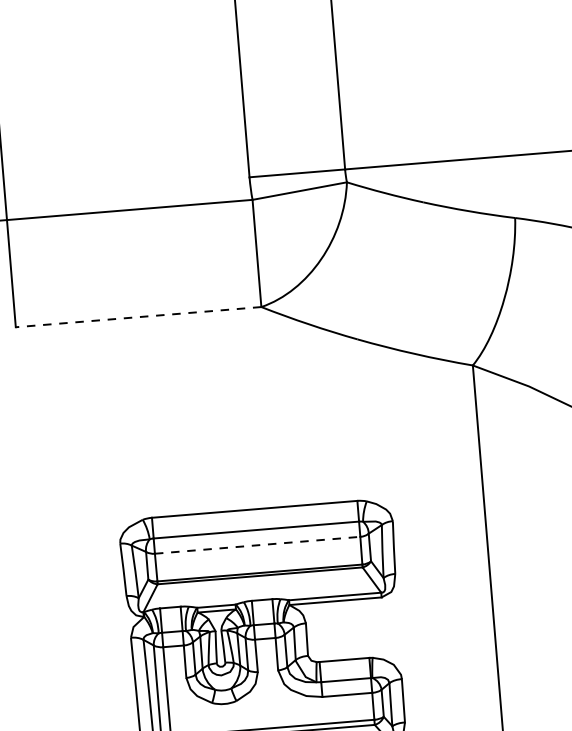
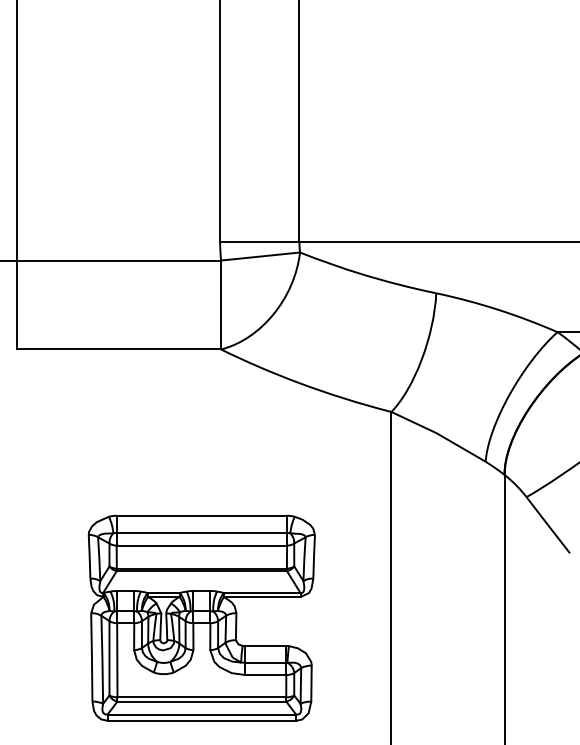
line: (138, 317) -> (119, 349), dashed -> solid
line: (258, 545) -> (202, 545), dashed -> solid

